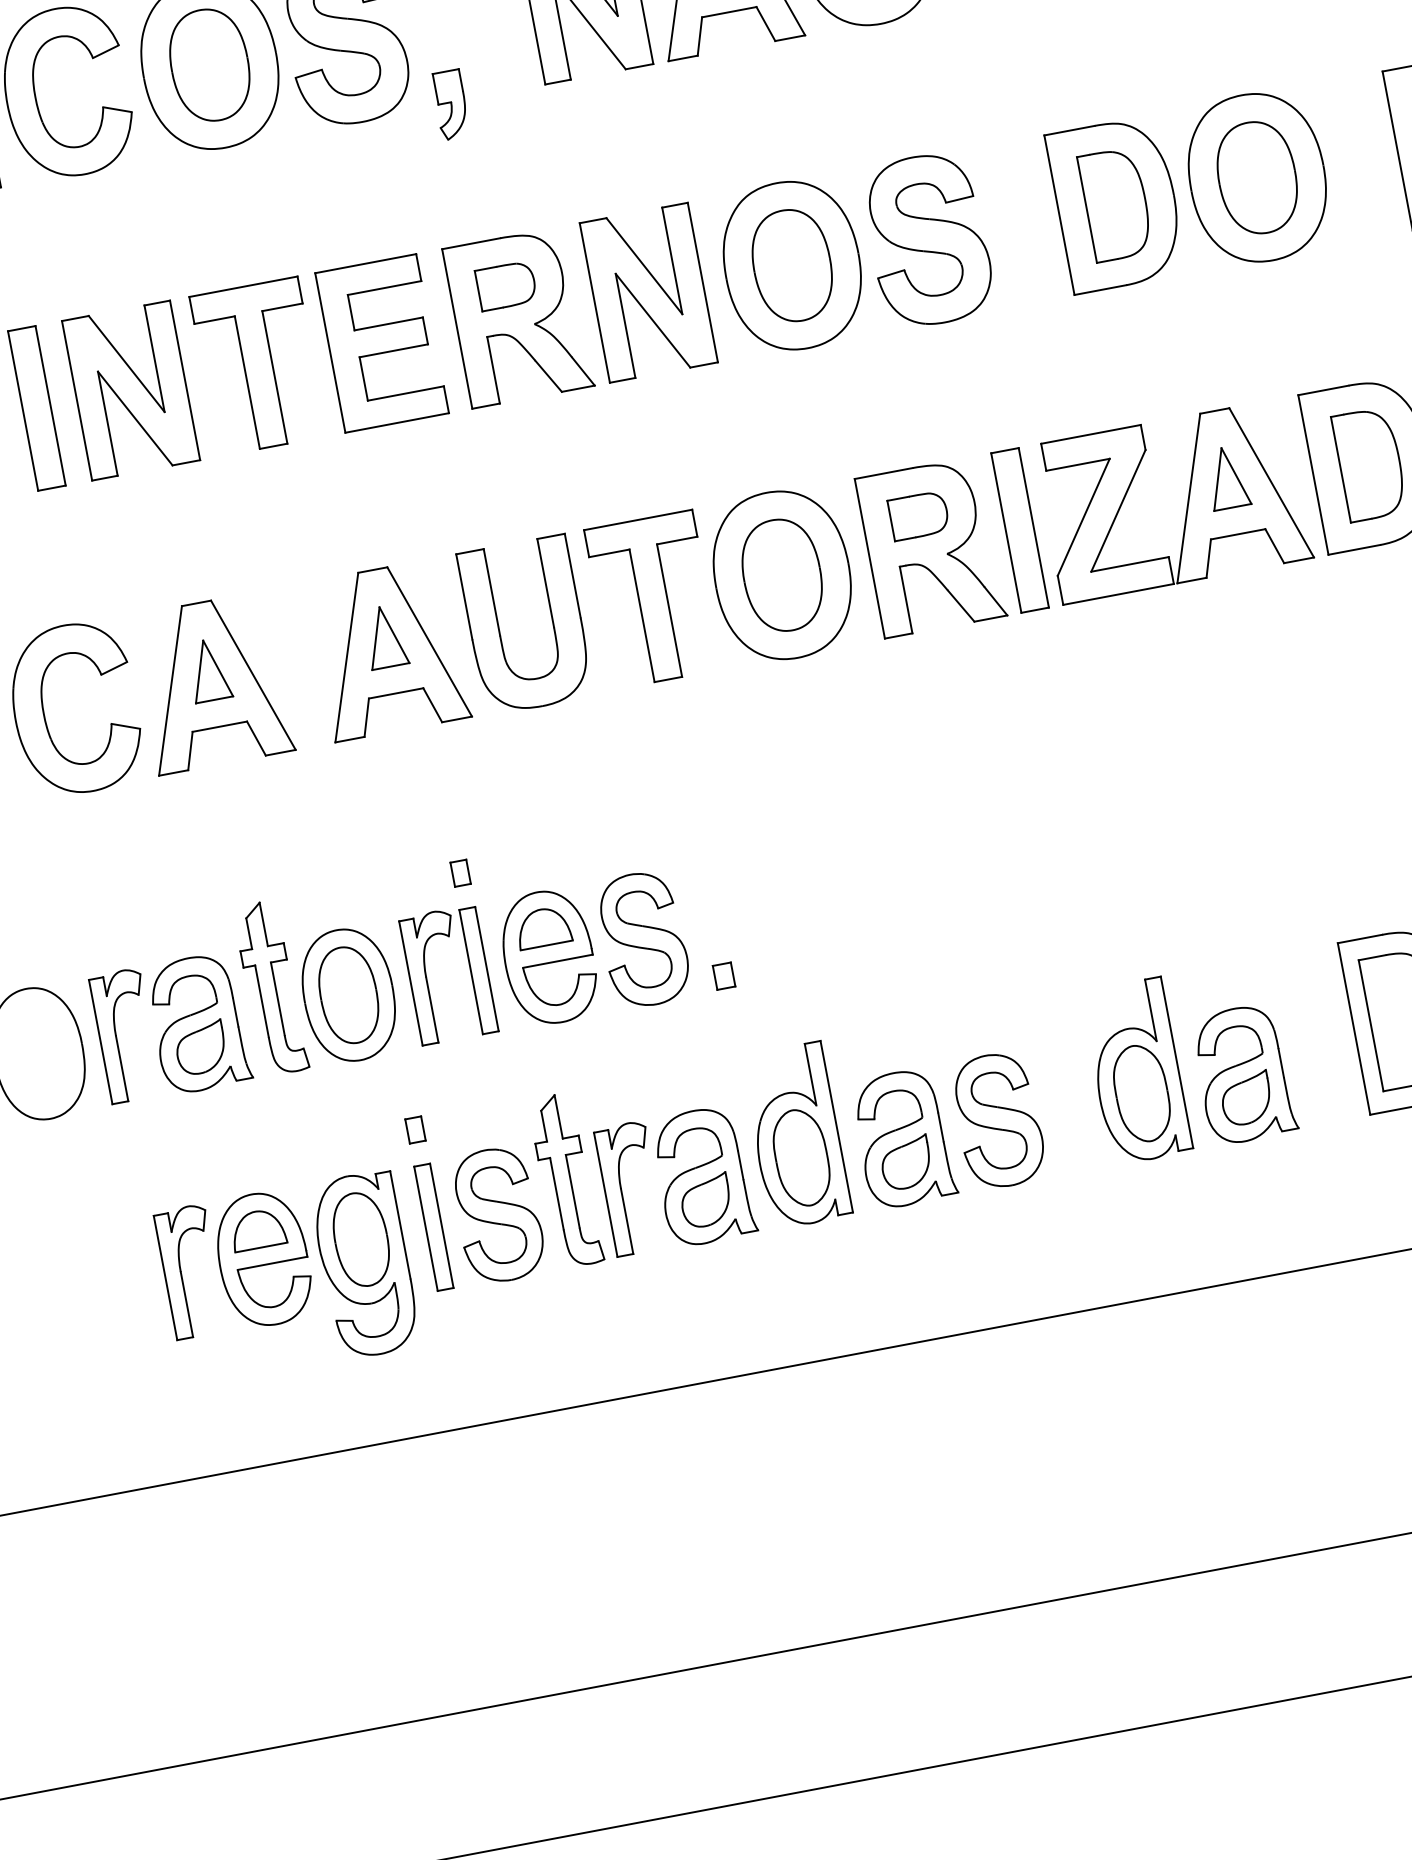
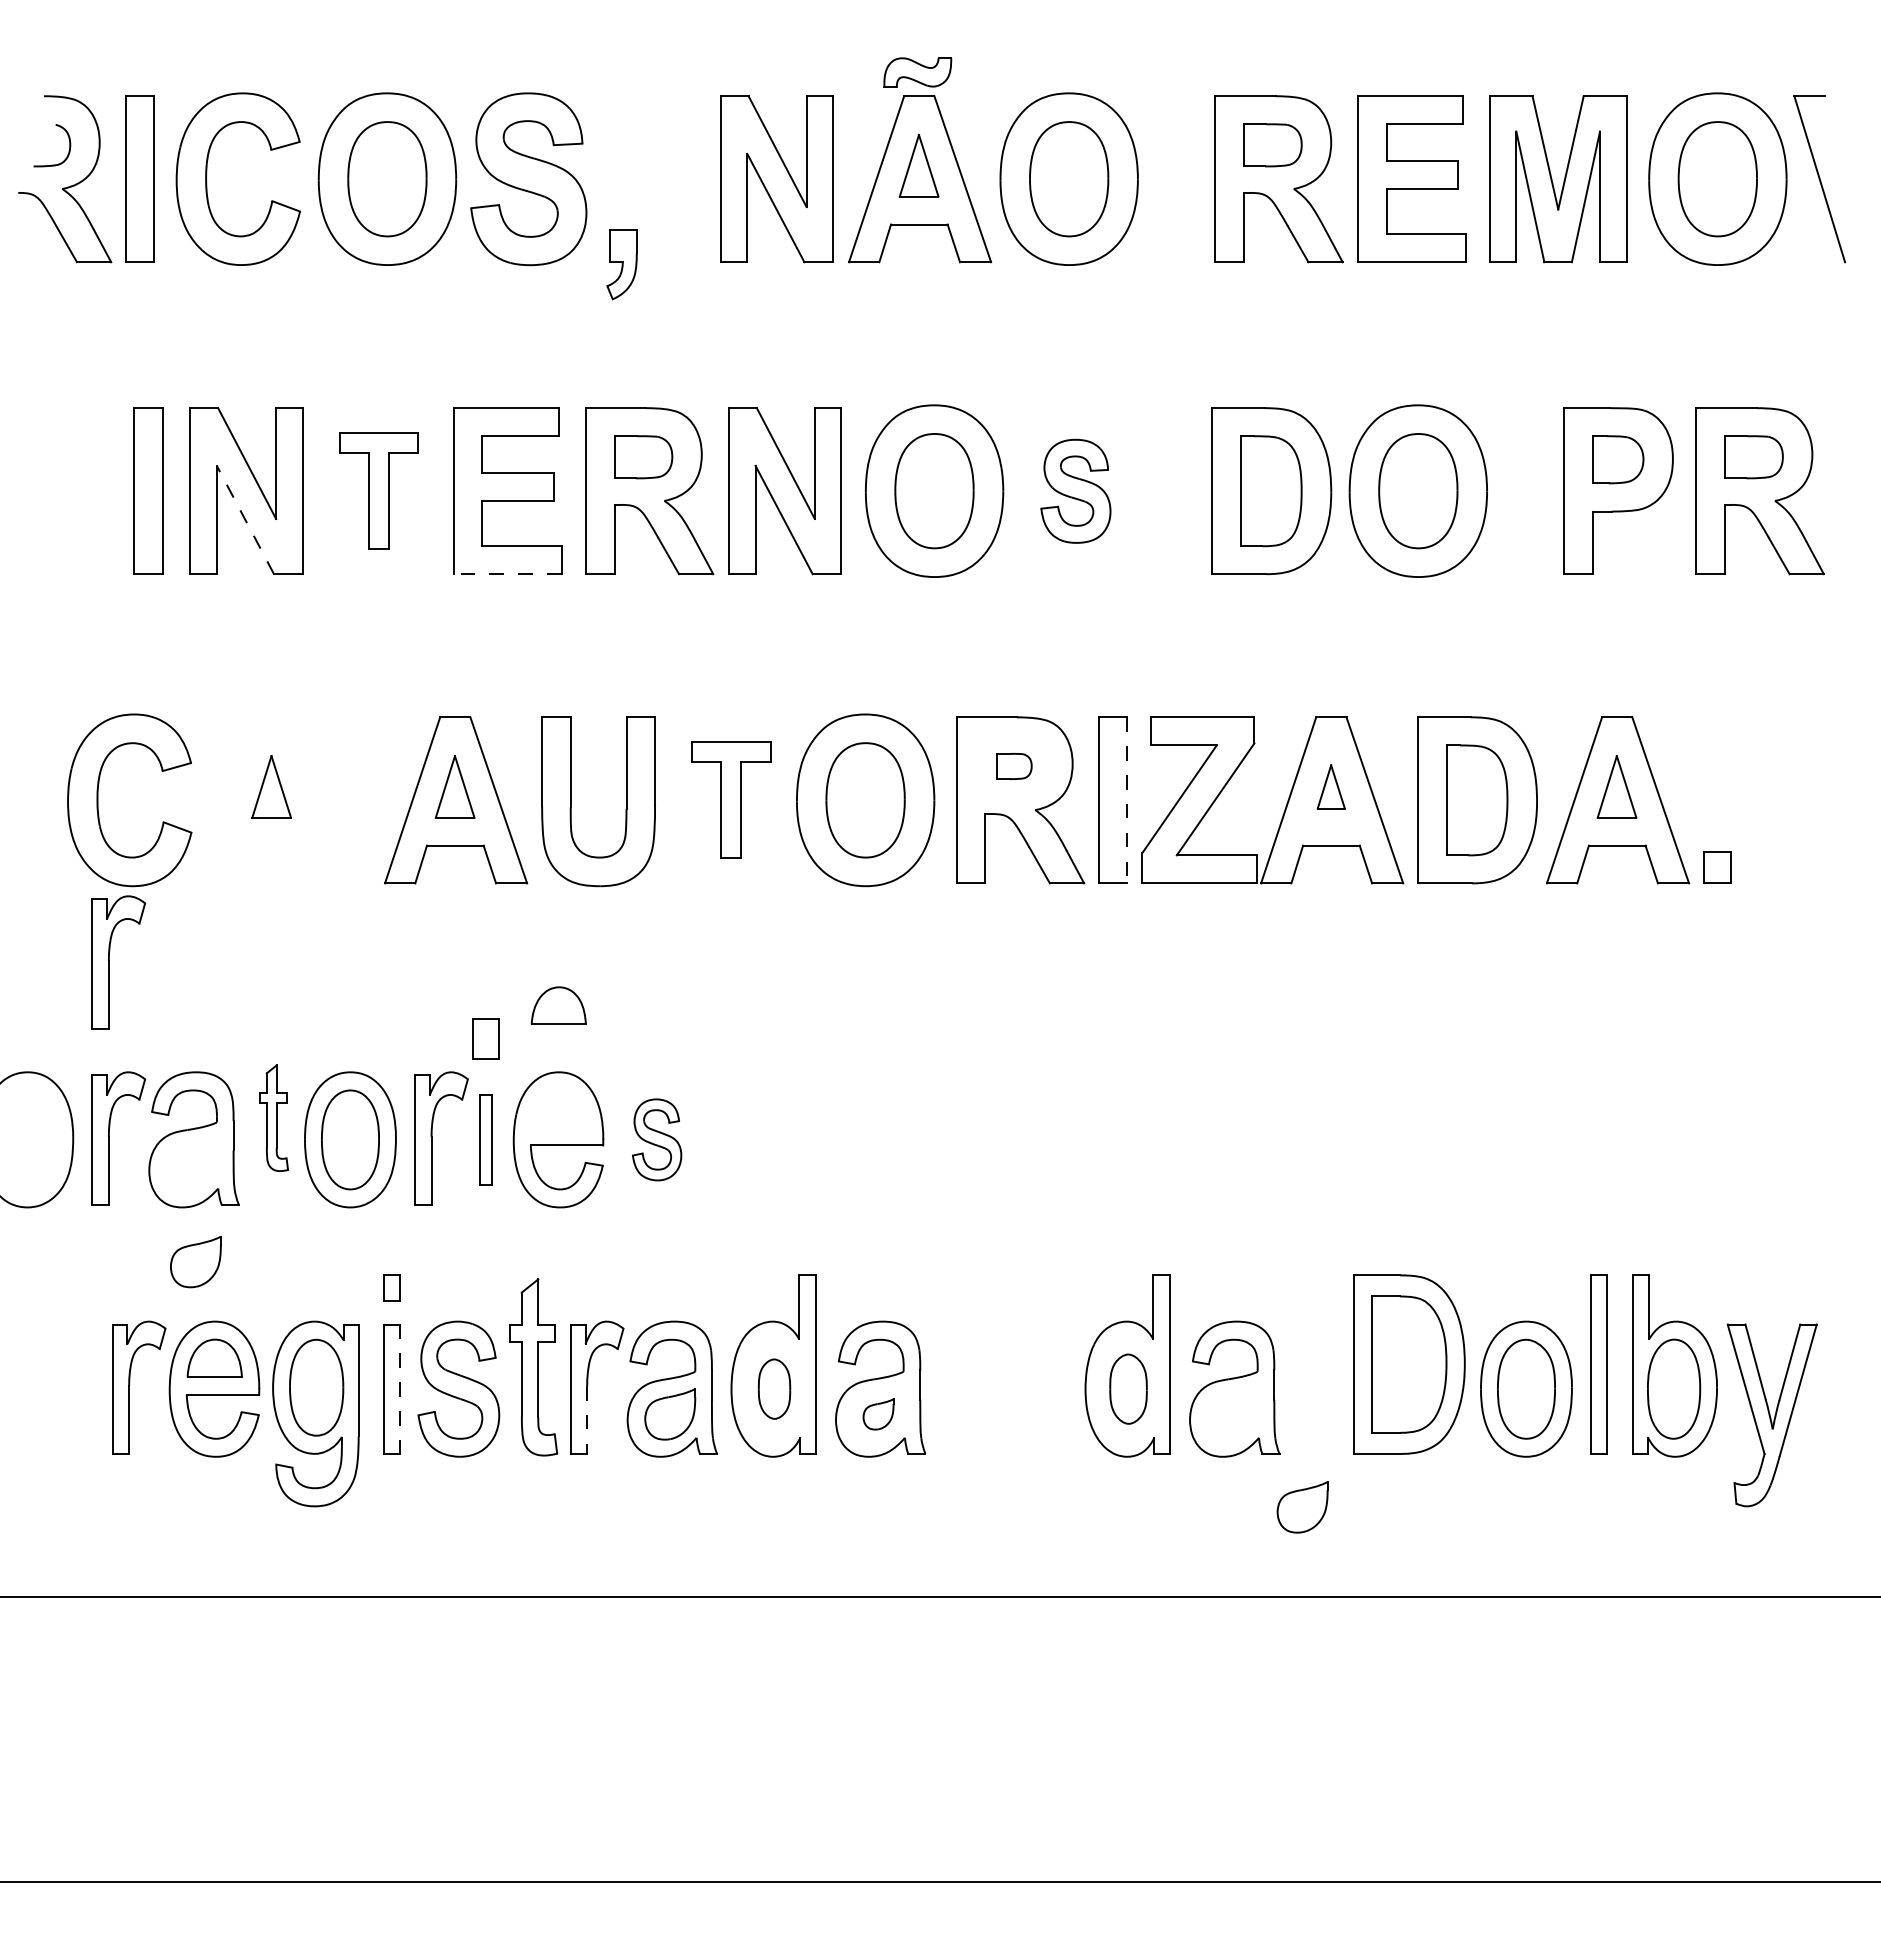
part: (927, 240) -> (1075, 491), size x0.6
part: (257, 366) -> (378, 490), size x0.7
line: (135, 418) -> (245, 519), solid -> dashed
line: (397, 423) -> (507, 574), solid -> dashed
part: (1227, 477) -> (1331, 786), size x0.7
part: (919, 515) -> (1014, 766), size x0.6
line: (1033, 527) -> (1127, 800), solid -> dashed
part: (653, 598) -> (731, 799), size x0.7
part: (212, 683) -> (272, 800), removed
part: (84, 868) -> (109, 962), added
part: (460, 873) -> (485, 1038), size x1.6
part: (543, 927) -> (558, 1005), moved
part: (642, 939) -> (656, 1139), size x0.6
part: (478, 970) -> (485, 1139), size x0.7
part: (724, 976) -> (731, 1192), removed
part: (270, 988) -> (273, 1118), size x0.6
part: (200, 1048) -> (195, 1262), moved
part: (1141, 1092) -> (1128, 1388), size x0.7
part: (1246, 1098) -> (1302, 1507), moved
part: (998, 1119) -> (979, 1388), removed
part: (801, 1157) -> (774, 1388), size x0.6
part: (906, 1163) -> (878, 1414), size x0.6
line: (627, 1221) -> (587, 1420), solid -> dashed
line: (442, 1226) -> (400, 1389), solid -> dashed

